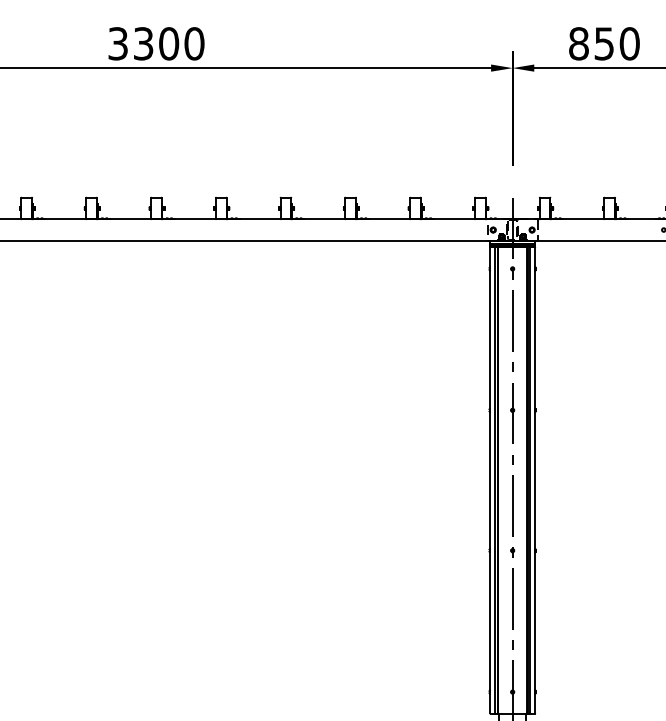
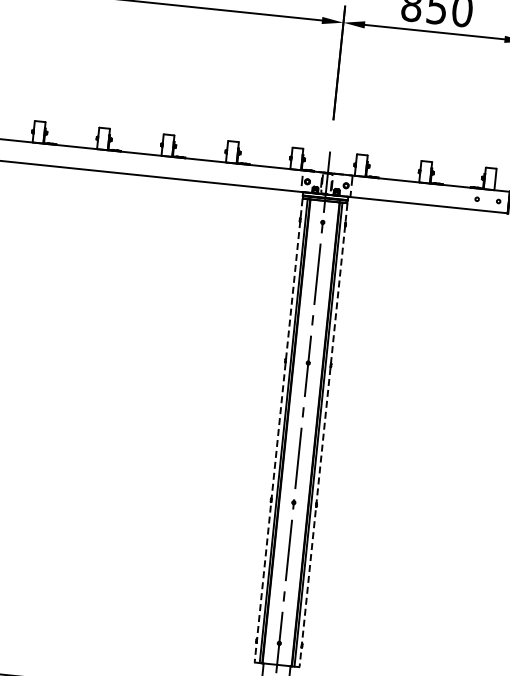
line: (490, 480) -> (279, 430), solid -> dashed
line: (535, 480) -> (323, 435), solid -> dashed

